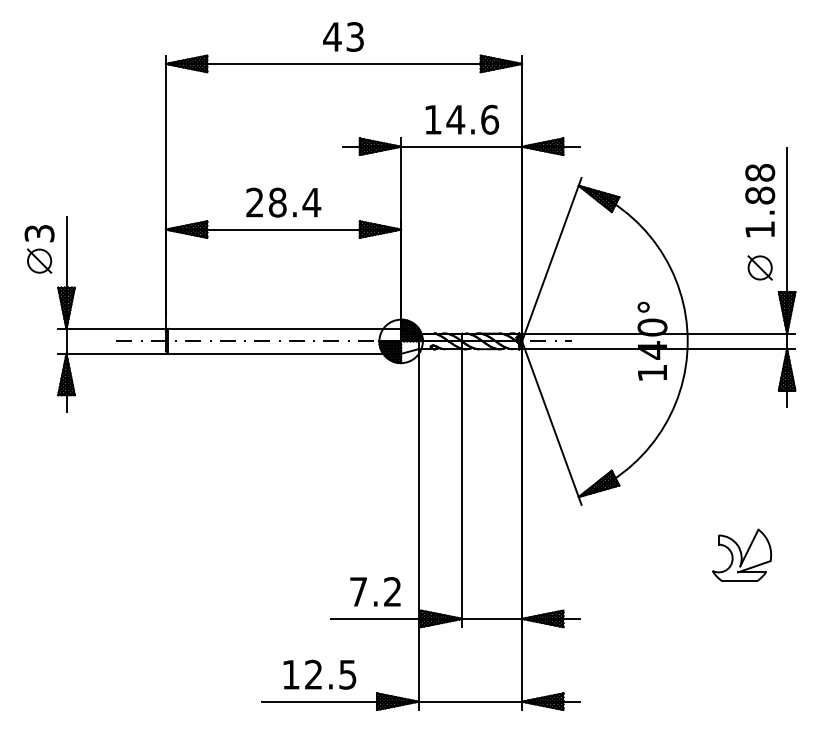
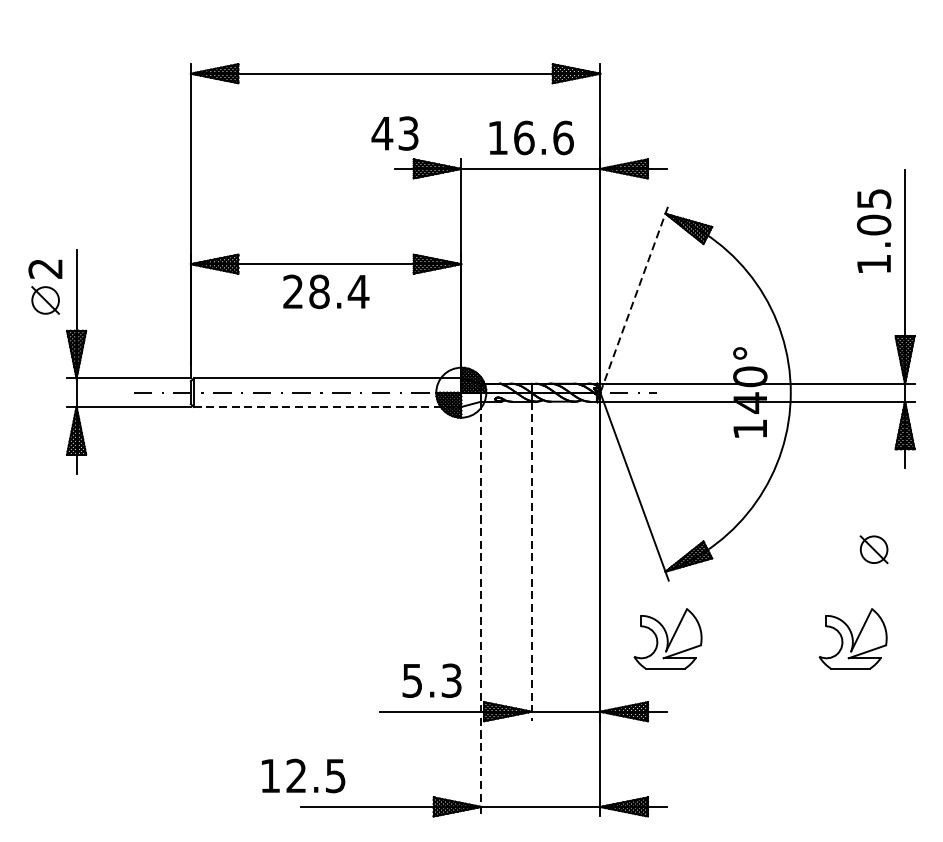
text: (343, 36) -> (395, 133), moved
text: (455, 119) -> (523, 137), 14.6 -> 16.6
text: (760, 184) -> (874, 212), 1.88 -> 1.05
text: (283, 202) -> (326, 291), moved
text: (39, 233) -> (45, 268), 3 -> 2
line: (551, 259) -> (634, 298), solid -> dashed
part: (759, 267) -> (873, 549), moved
line: (285, 353) -> (328, 406), solid -> dashed
line: (462, 488) -> (531, 561), solid -> dashed
line: (418, 530) -> (481, 610), solid -> dashed
part: (581, 554) -> (668, 637), added
text: (375, 591) -> (431, 680), 7.2 -> 5.3
text: (319, 674) -> (303, 775), moved

